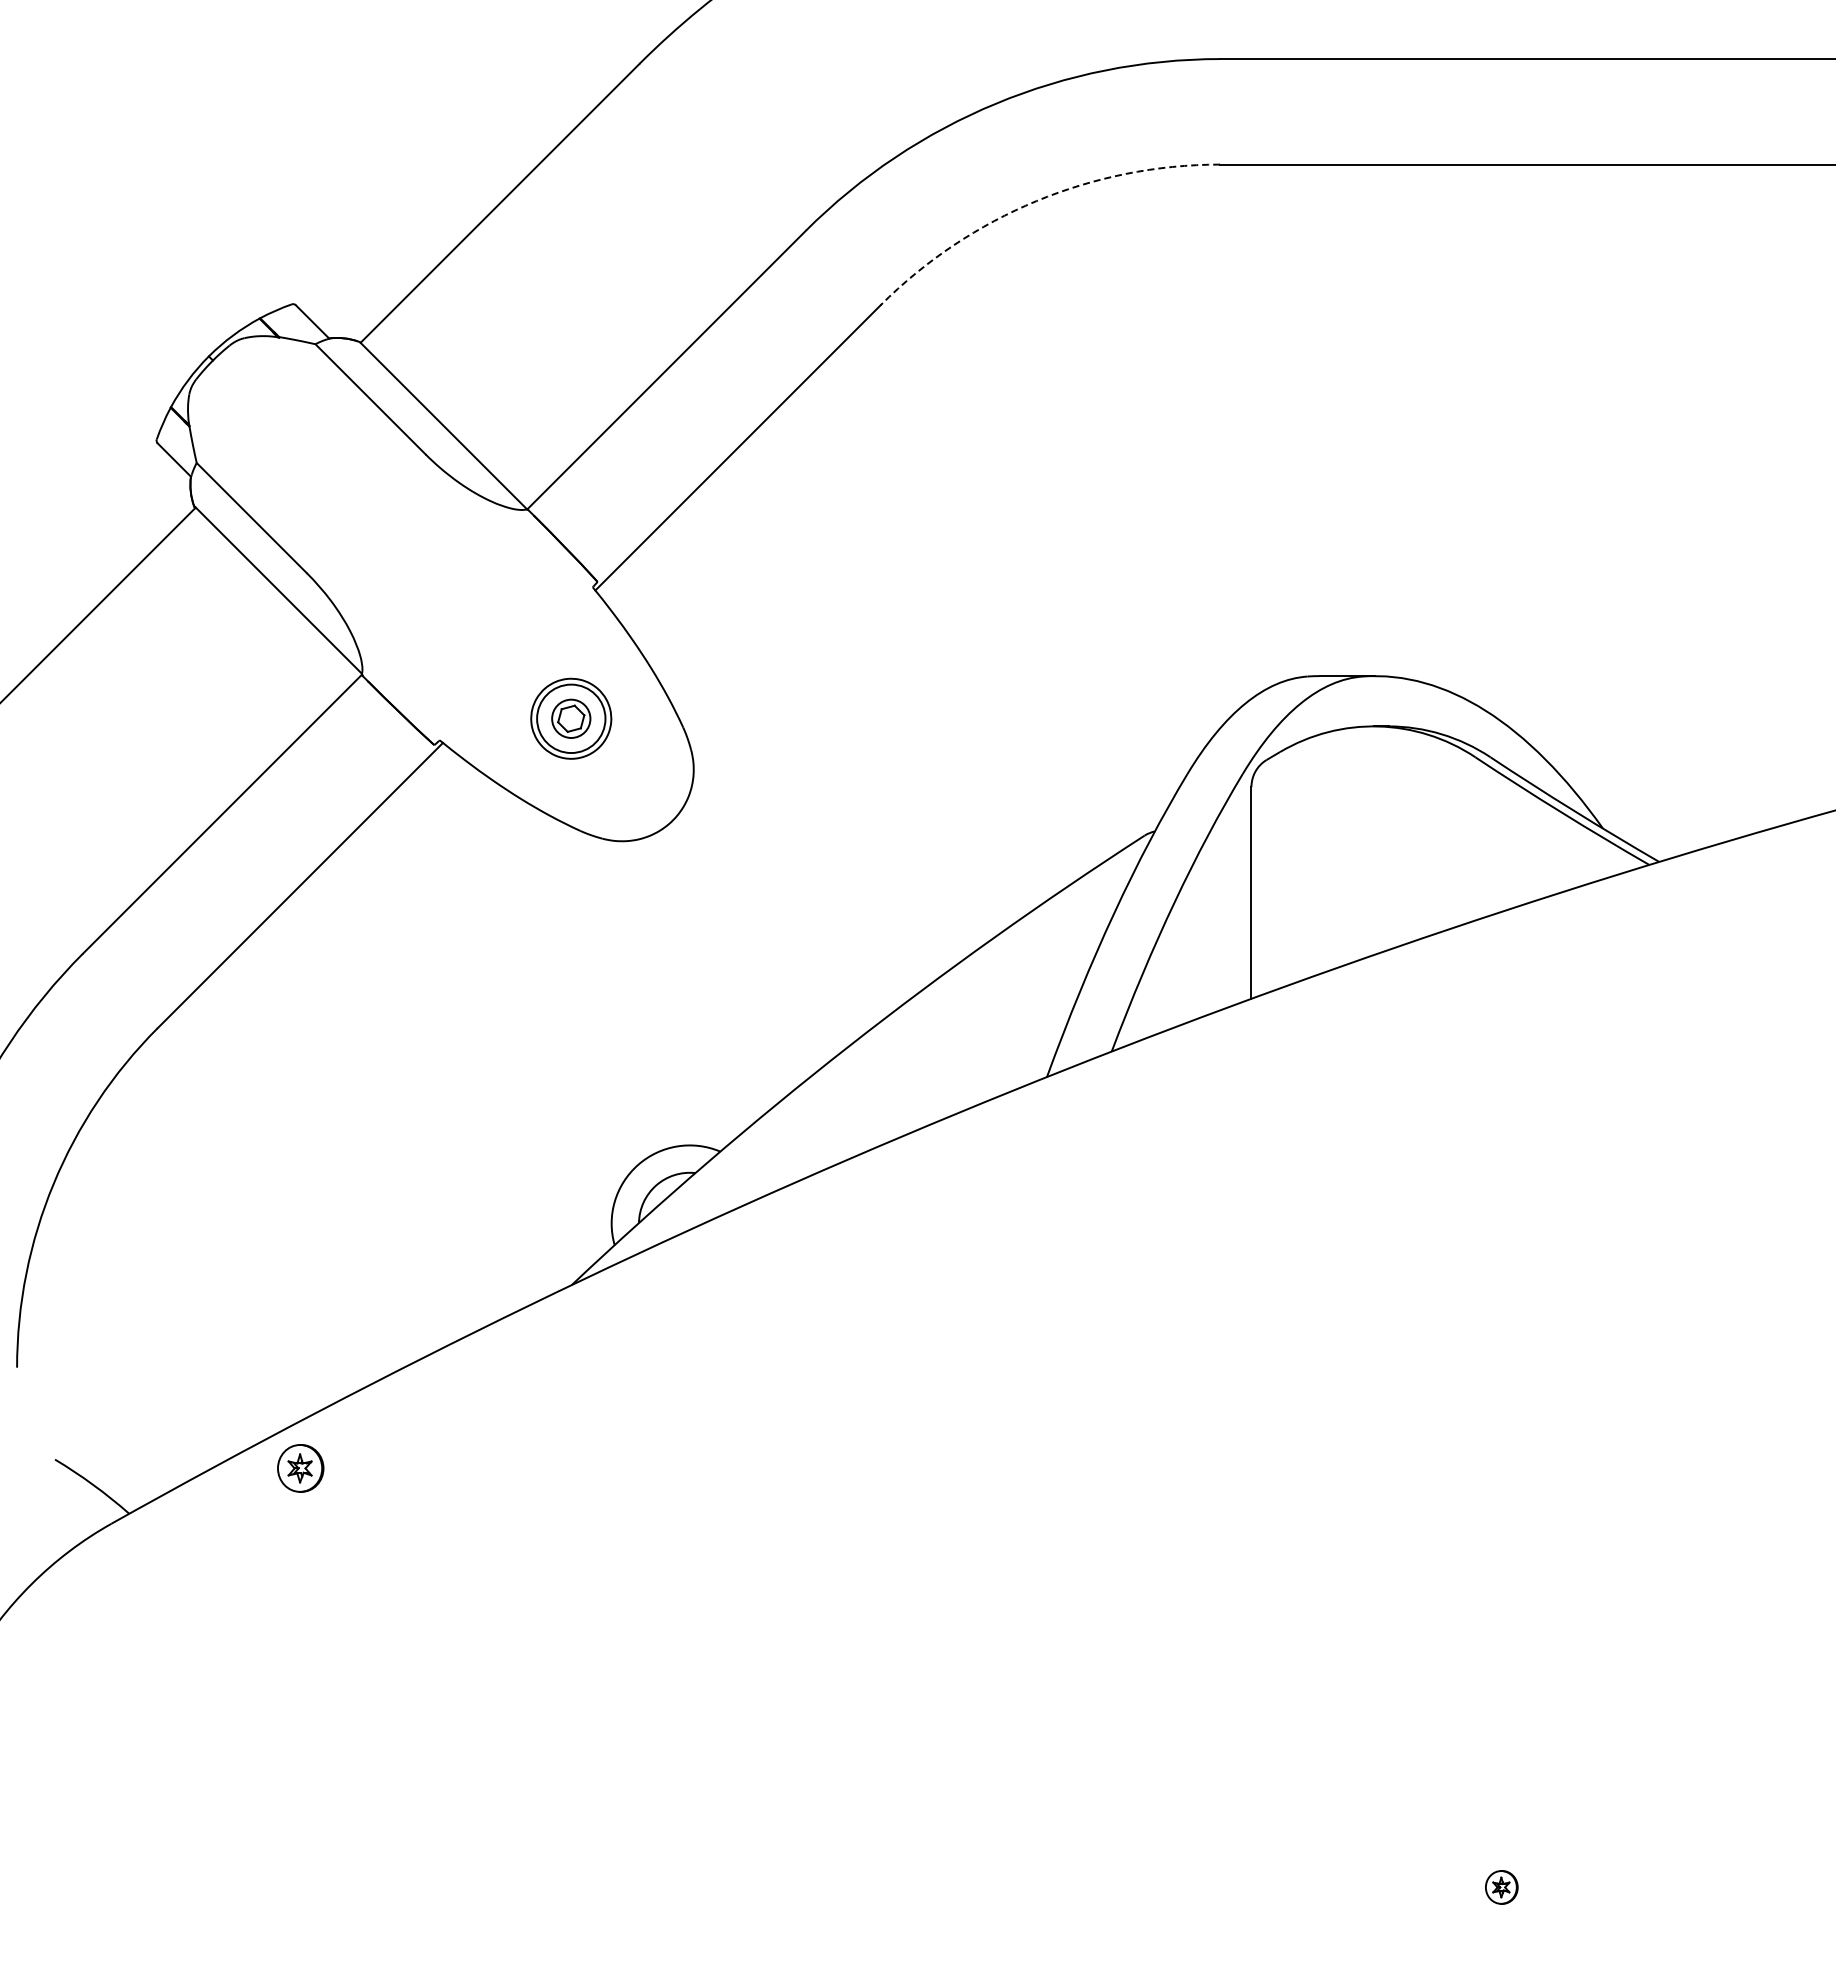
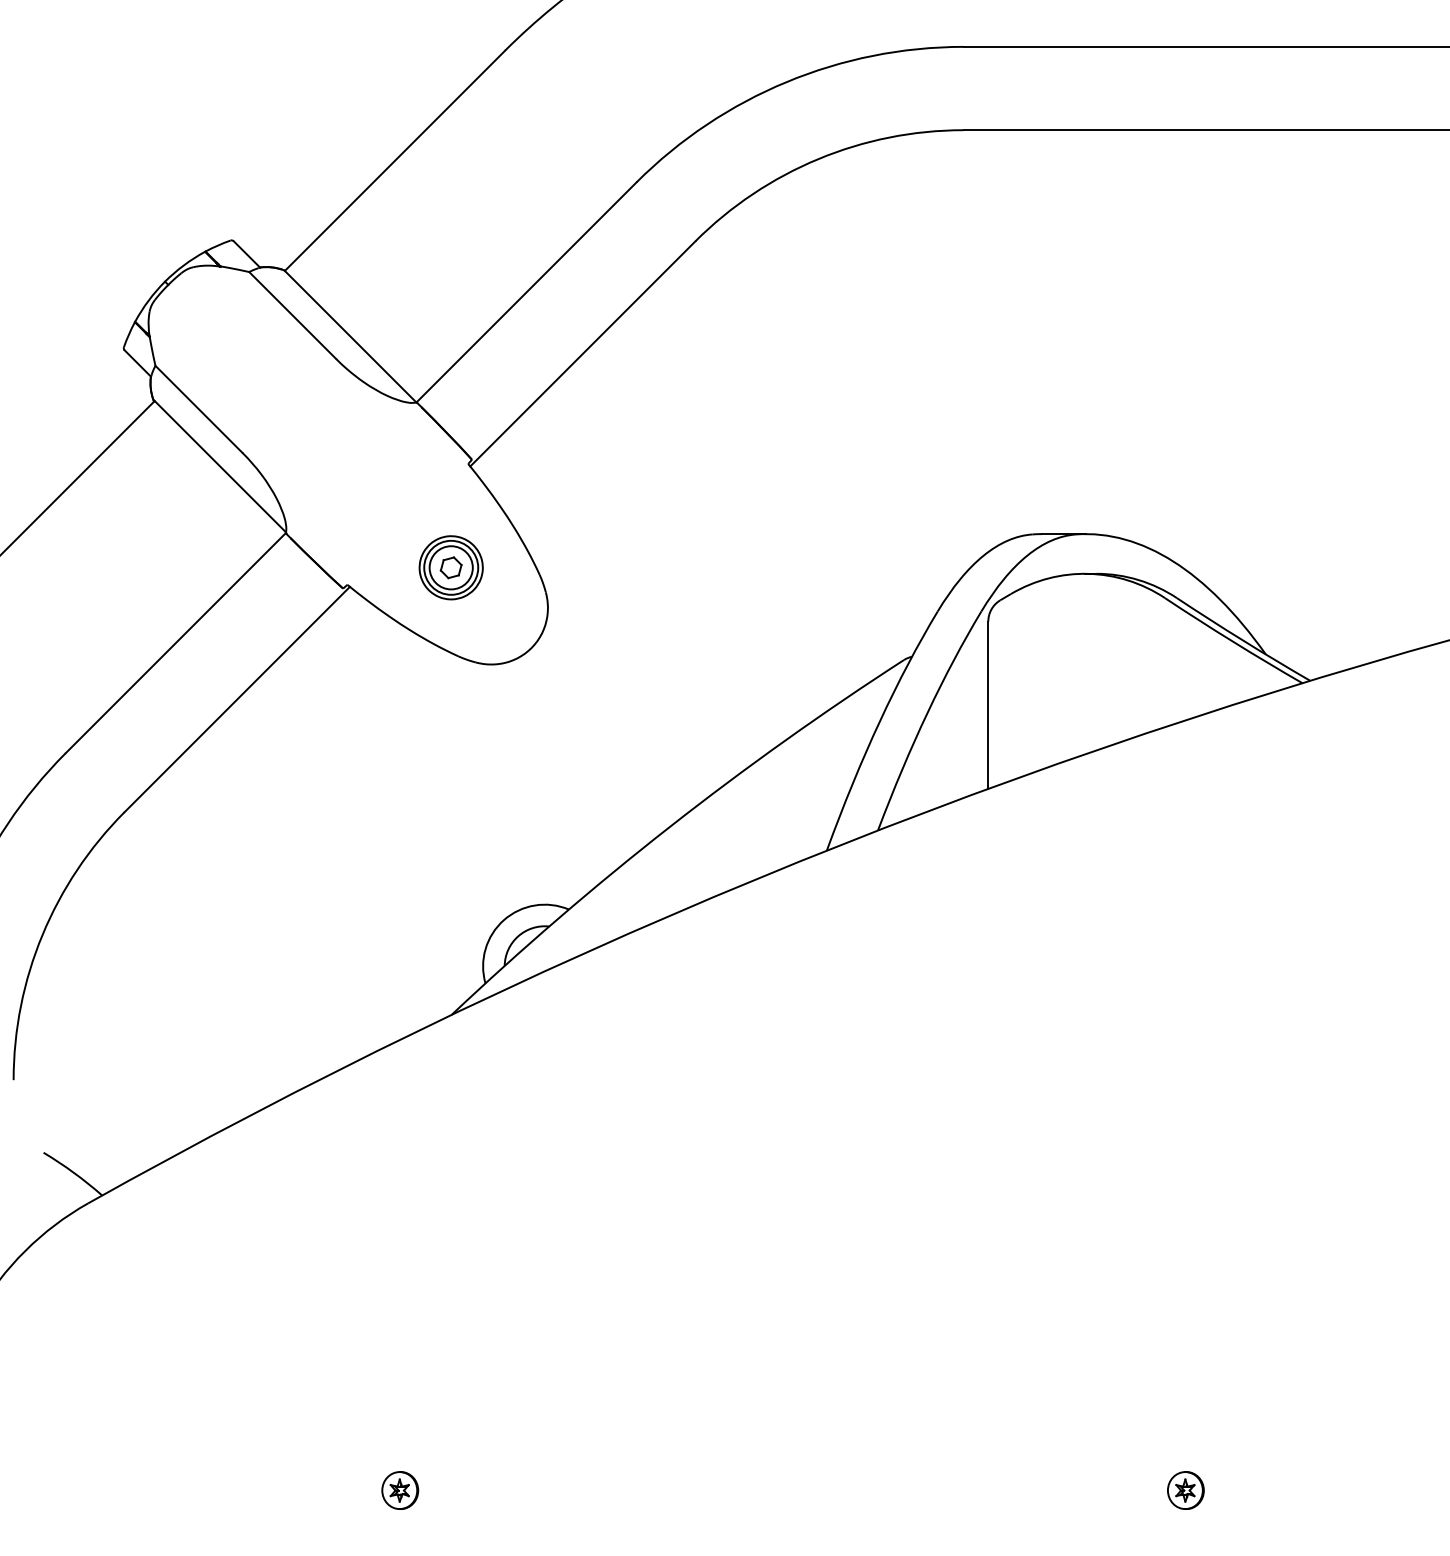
arc: (1036, 201) -> (818, 159), dashed -> solid
circle: (570, 718) -> (450, 567), size x1.43
part: (300, 1468) -> (400, 1490), moved
part: (1501, 1887) -> (1185, 1490), size x1.43

